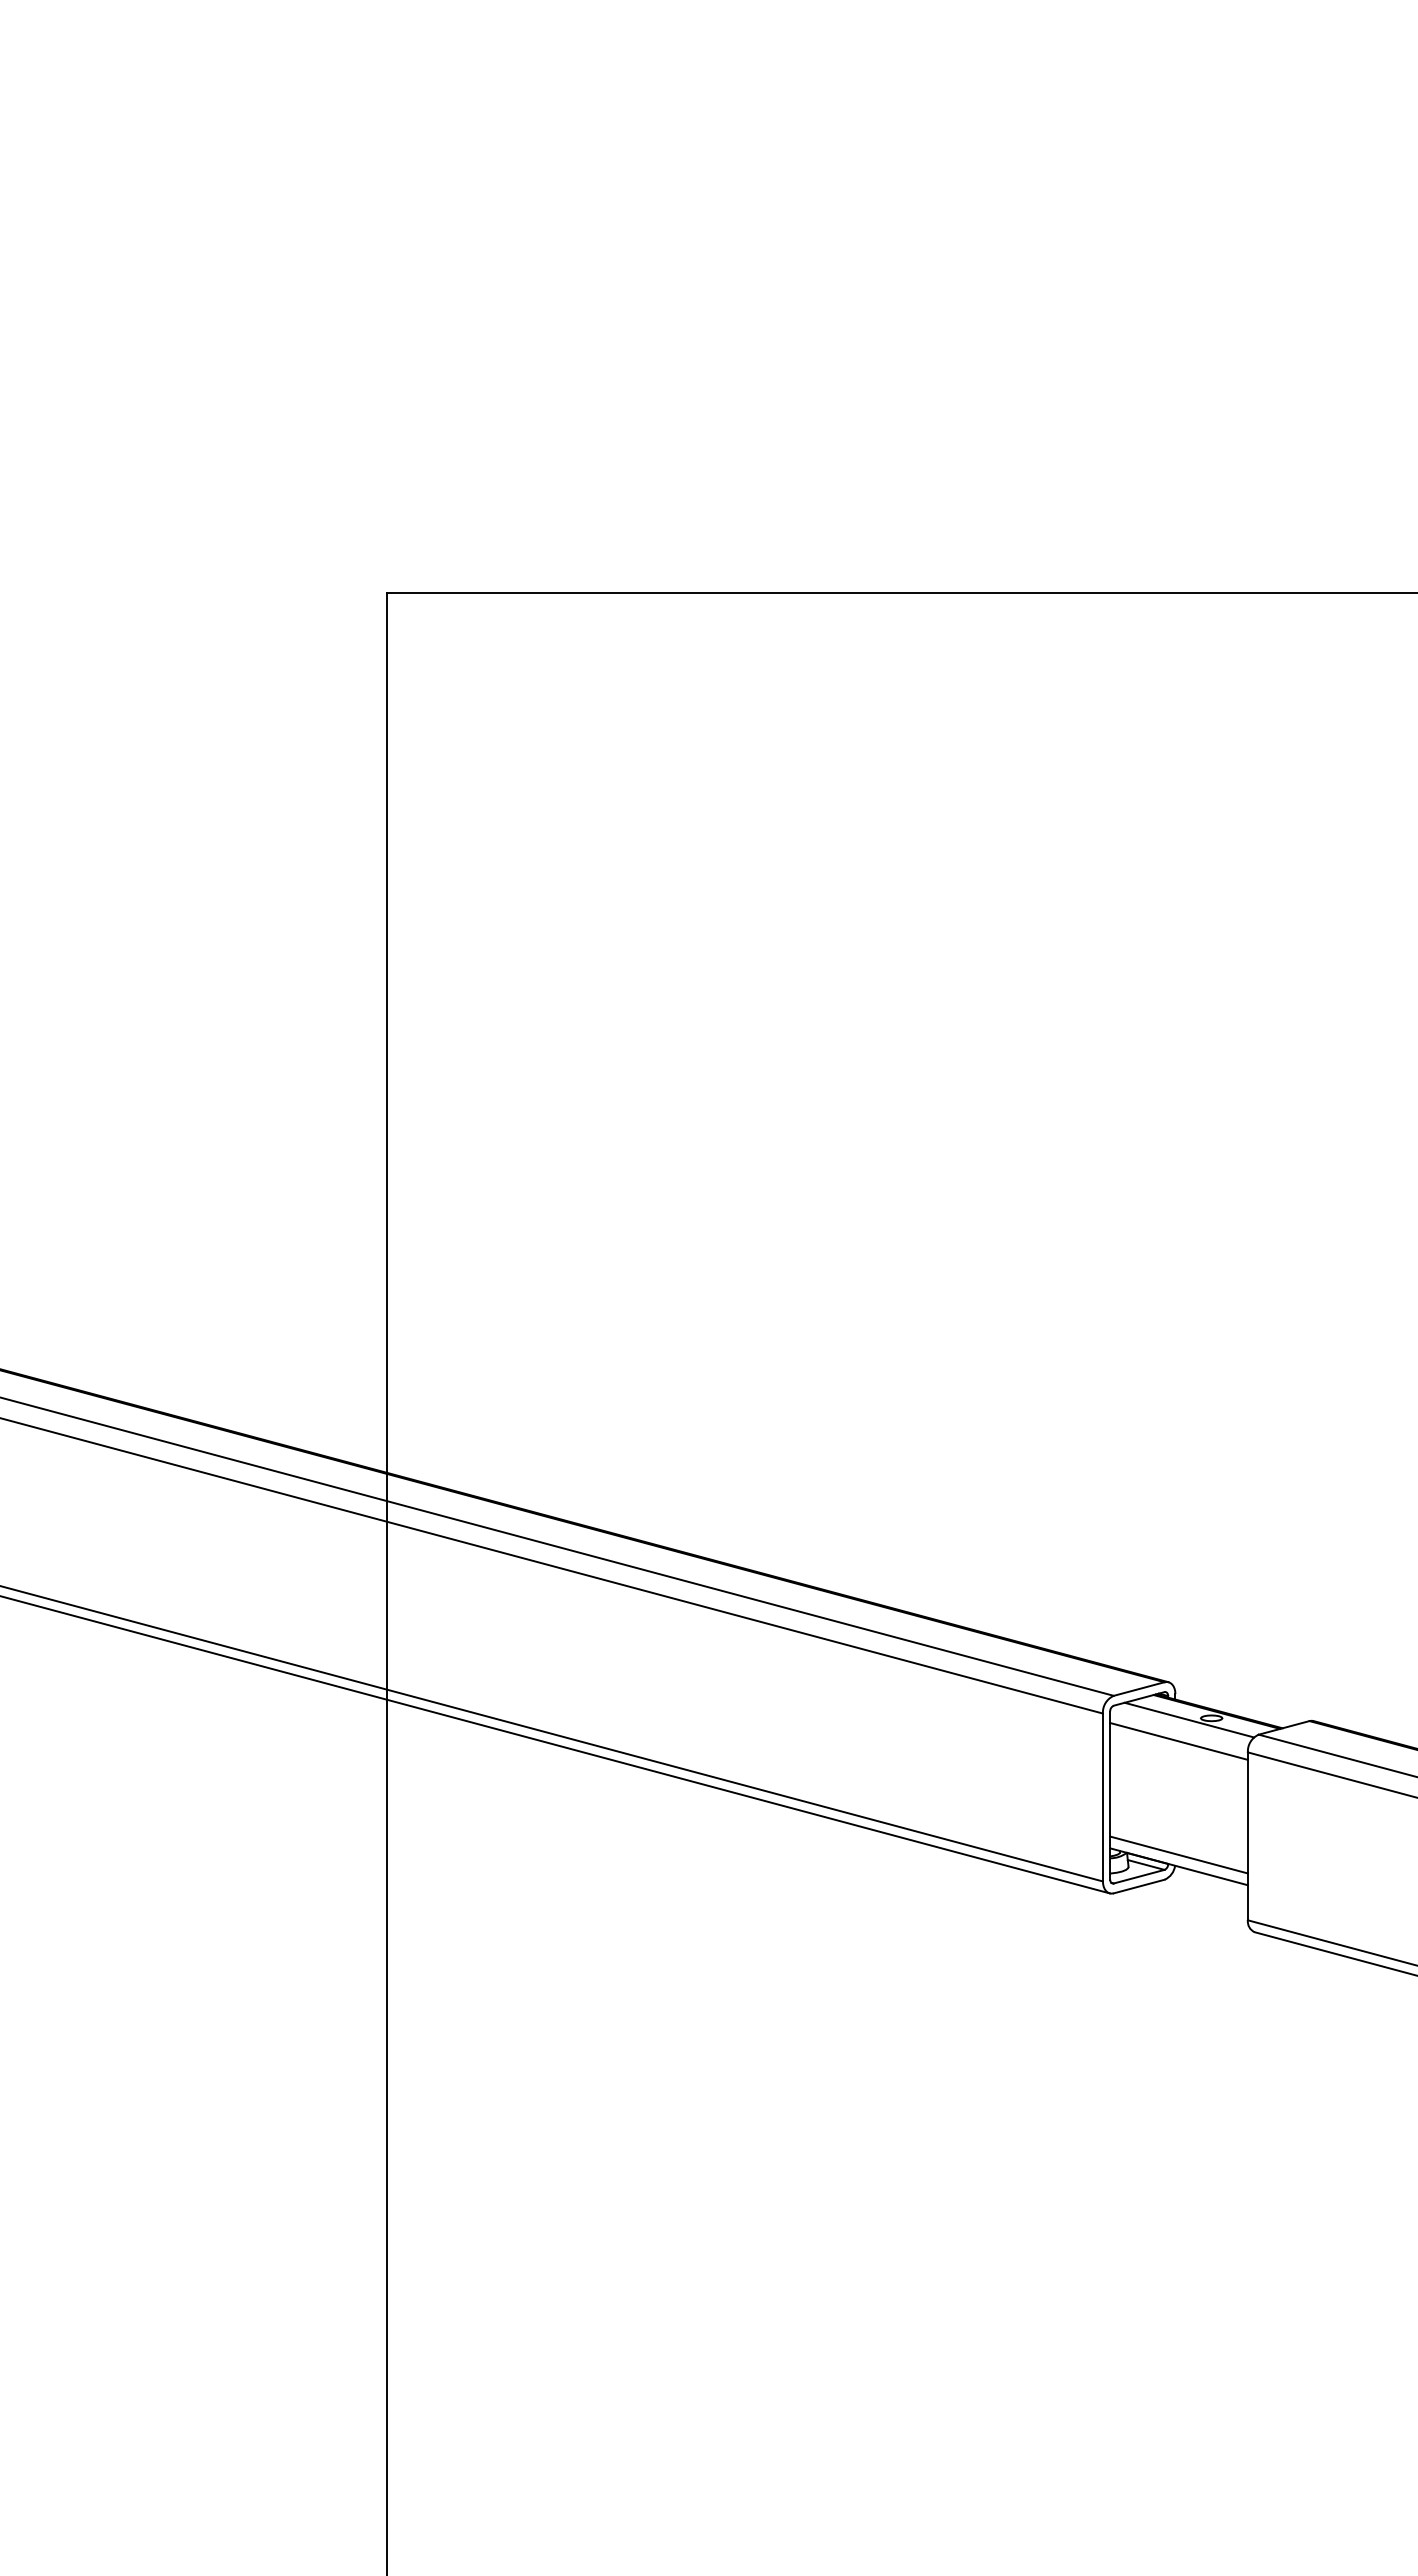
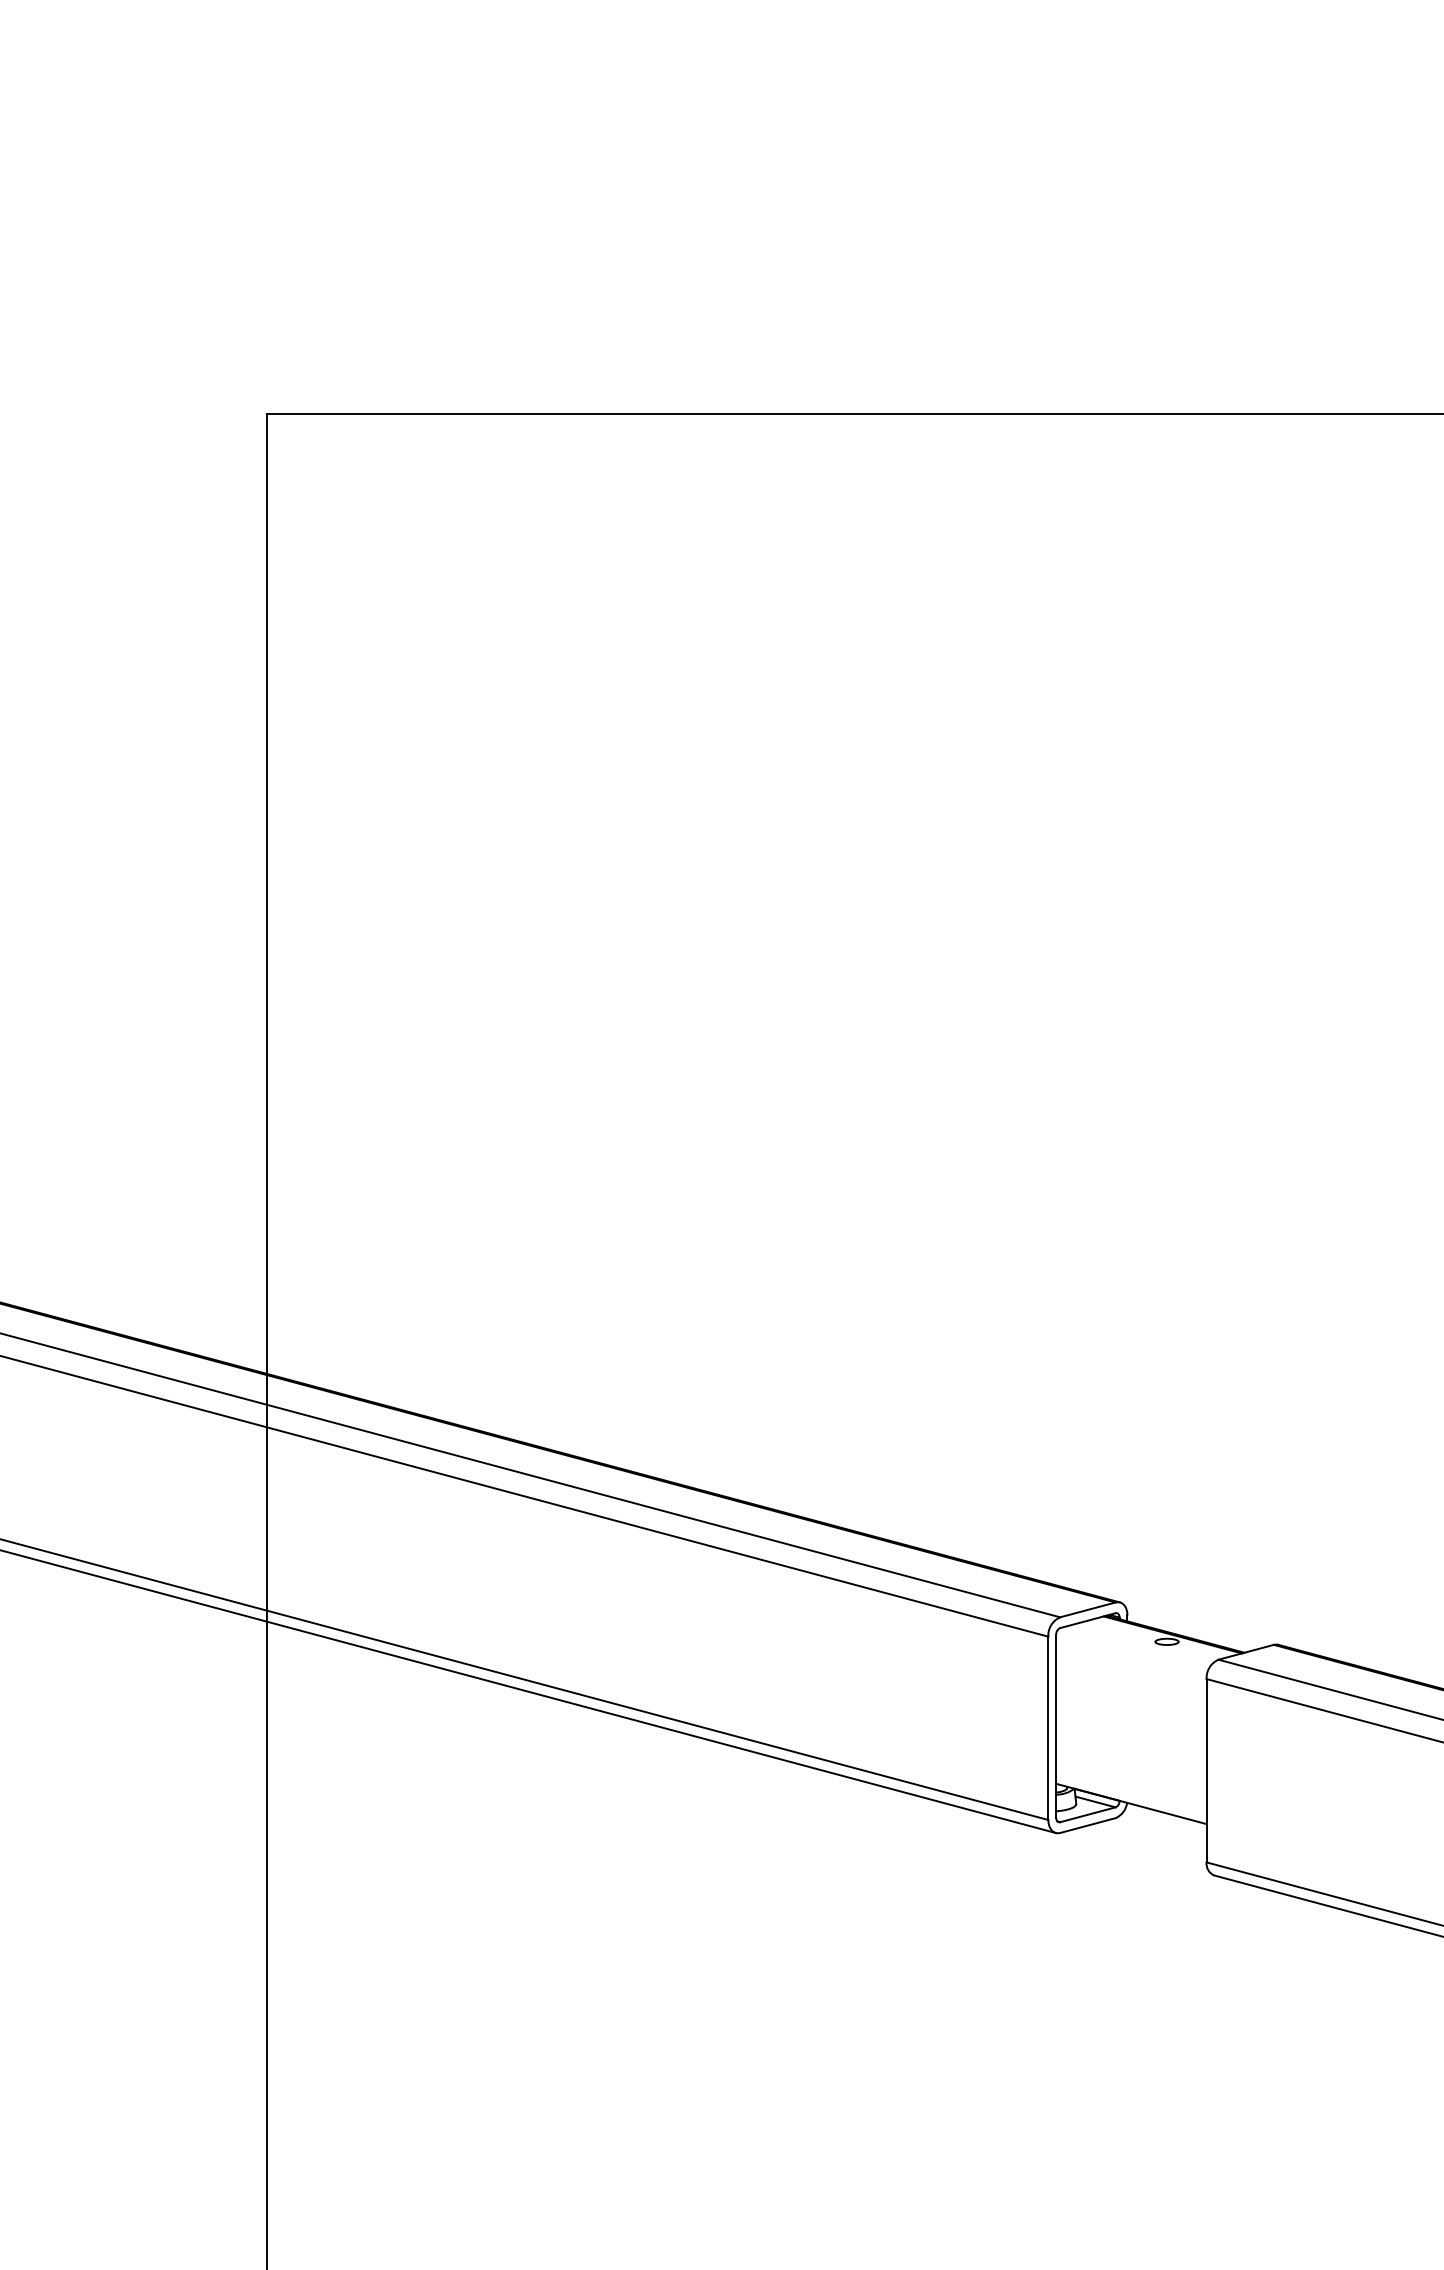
line: (1189, 1719) -> (1142, 1643), removed
line: (1178, 1741) -> (1130, 1667), removed
line: (1178, 1854) -> (1130, 1790), removed

